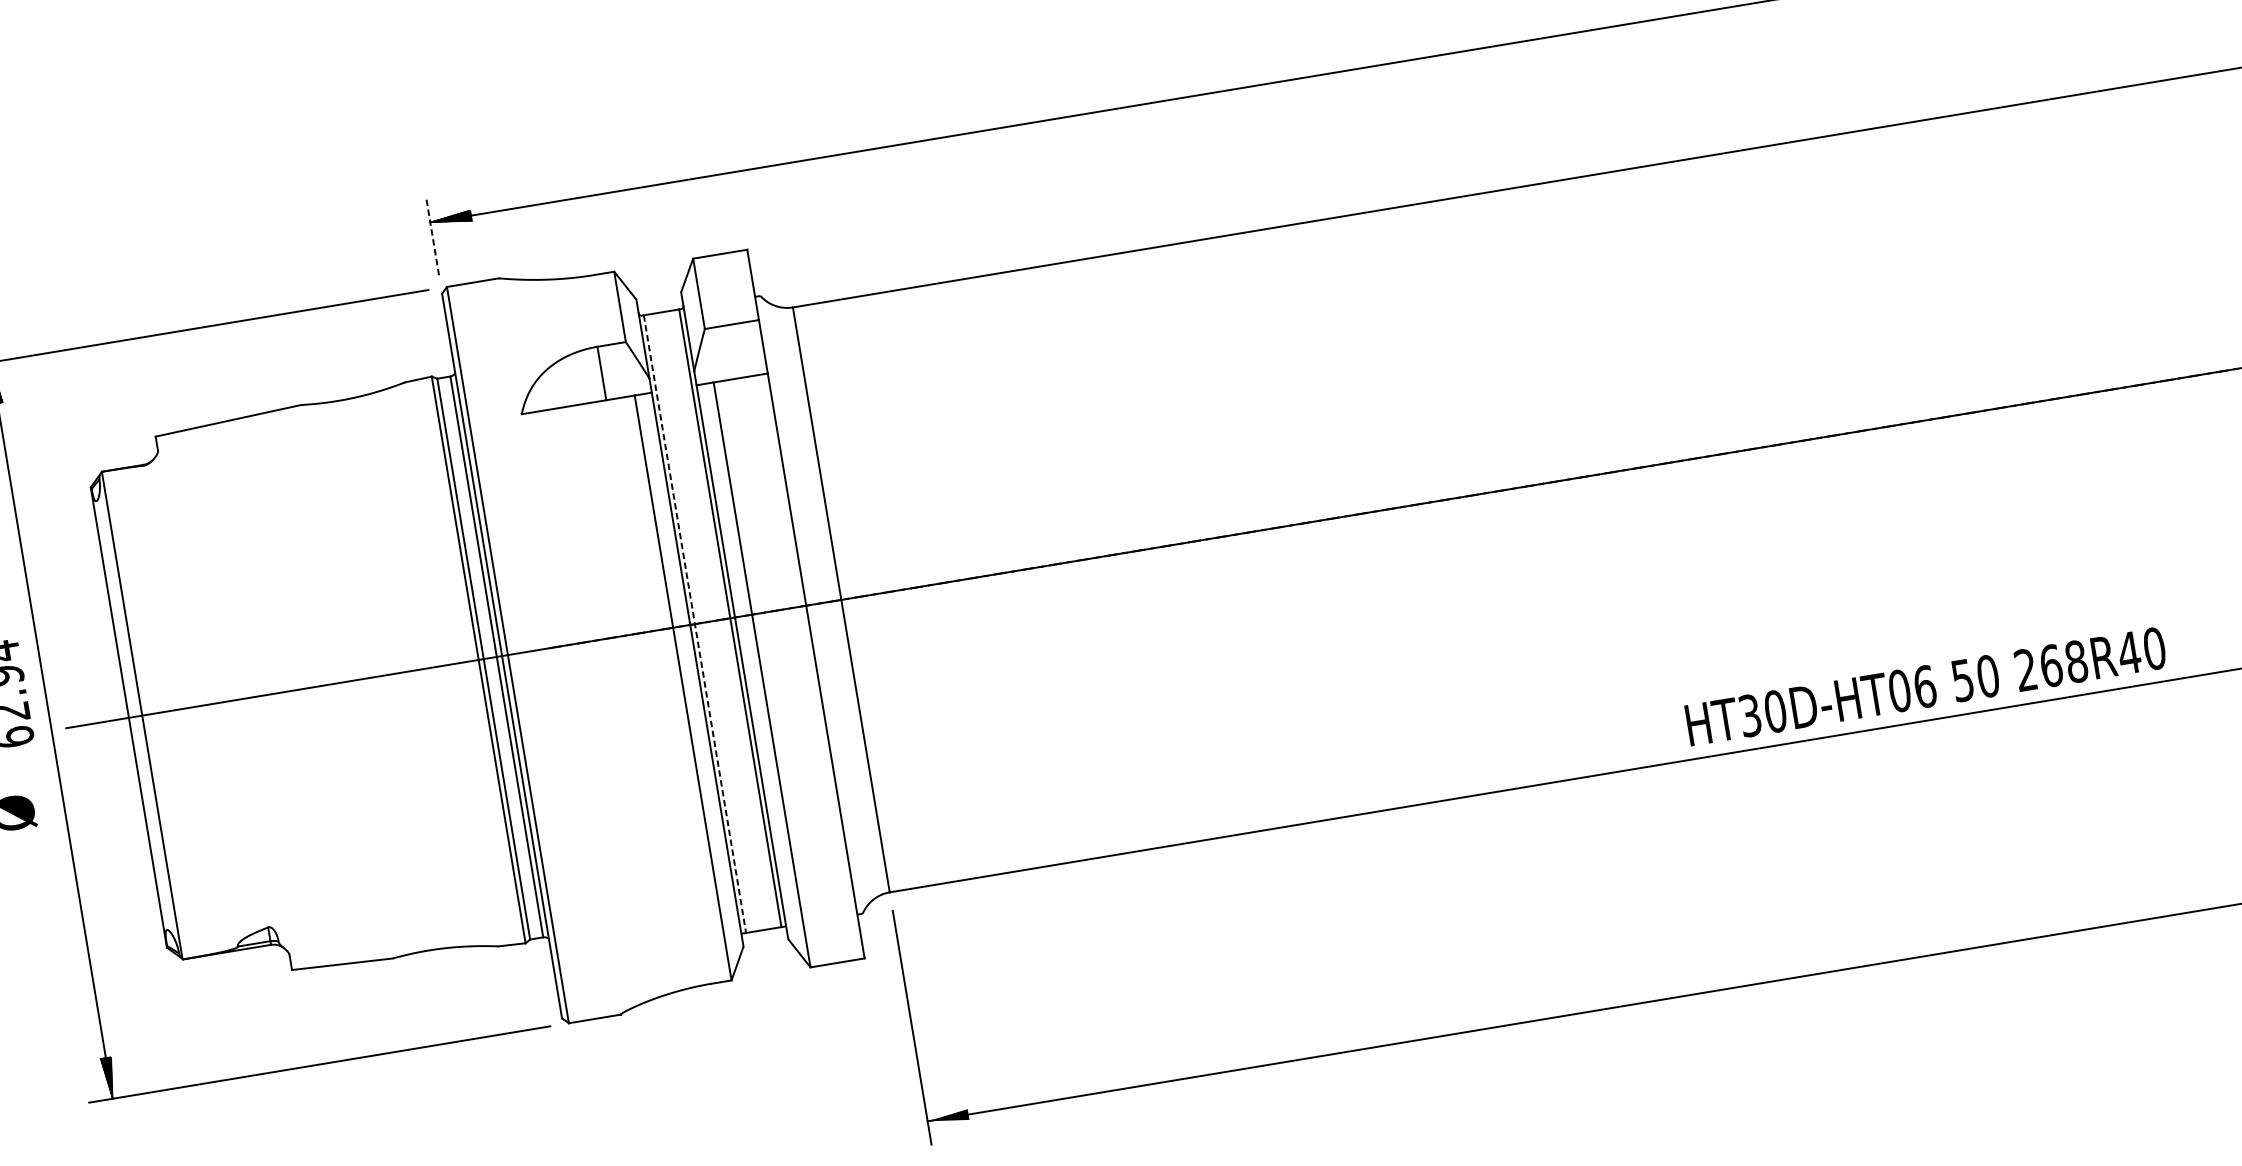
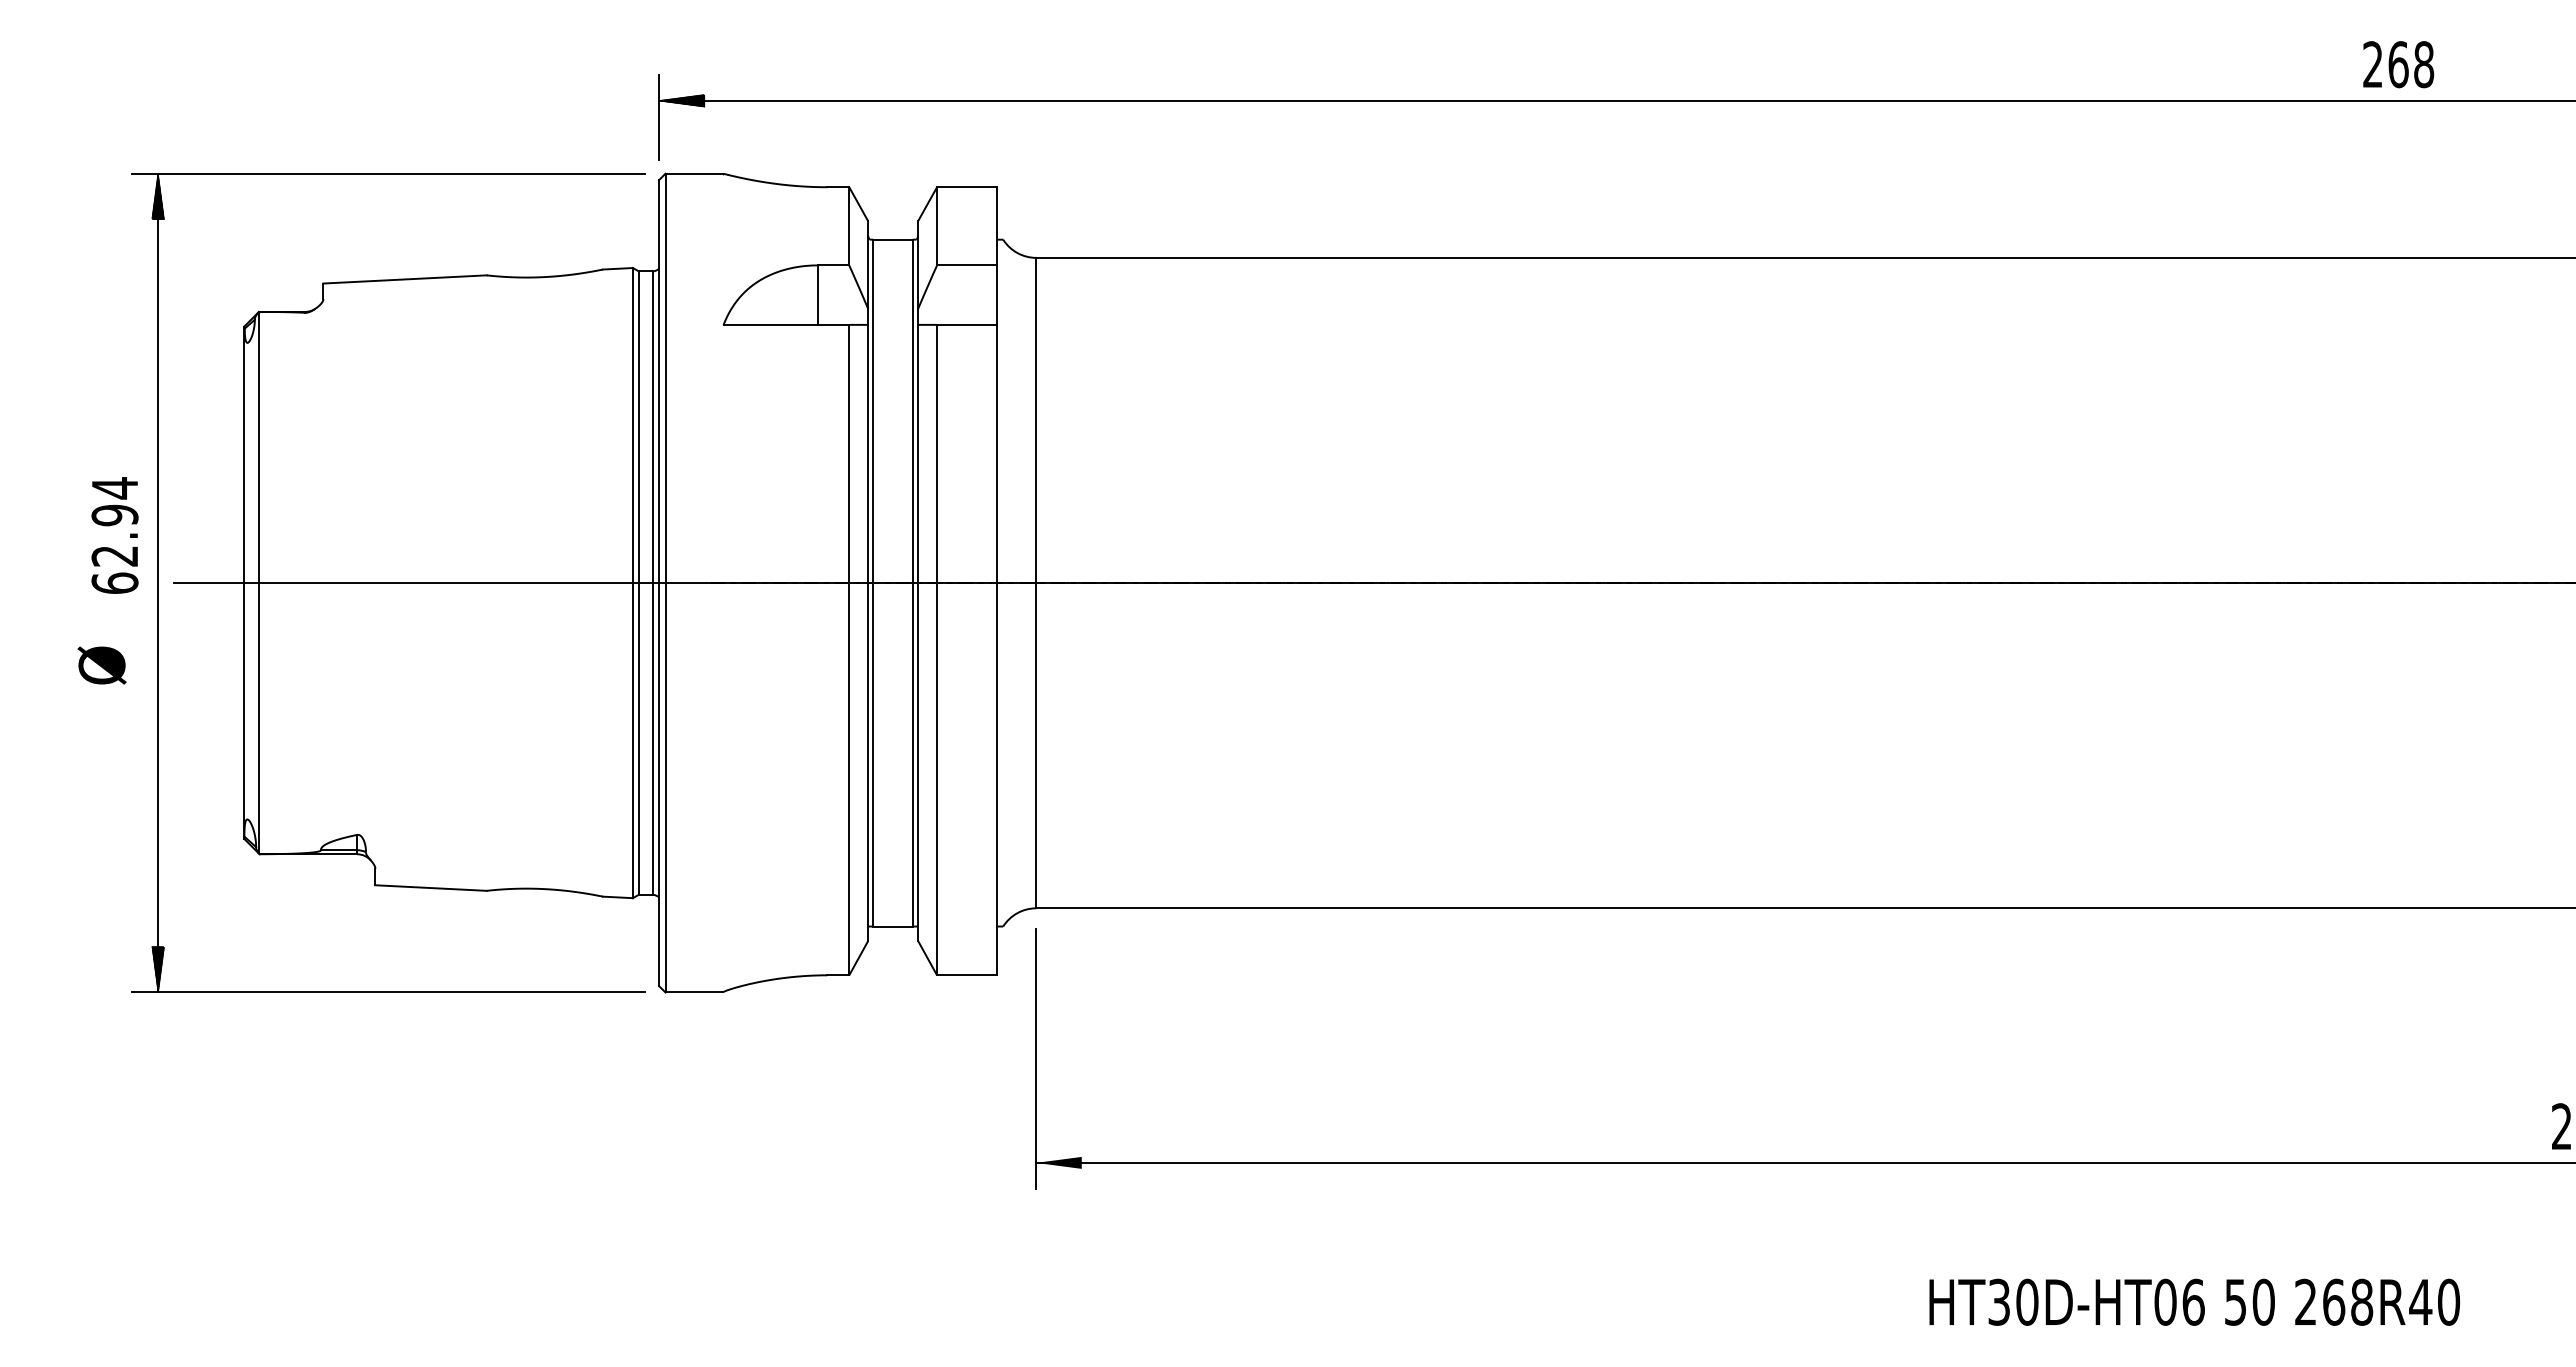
line: (433, 236) -> (659, 116), dashed -> solid
line: (695, 624) -> (873, 583), dashed -> solid
text: (1925, 685) -> (2194, 1301), moved

